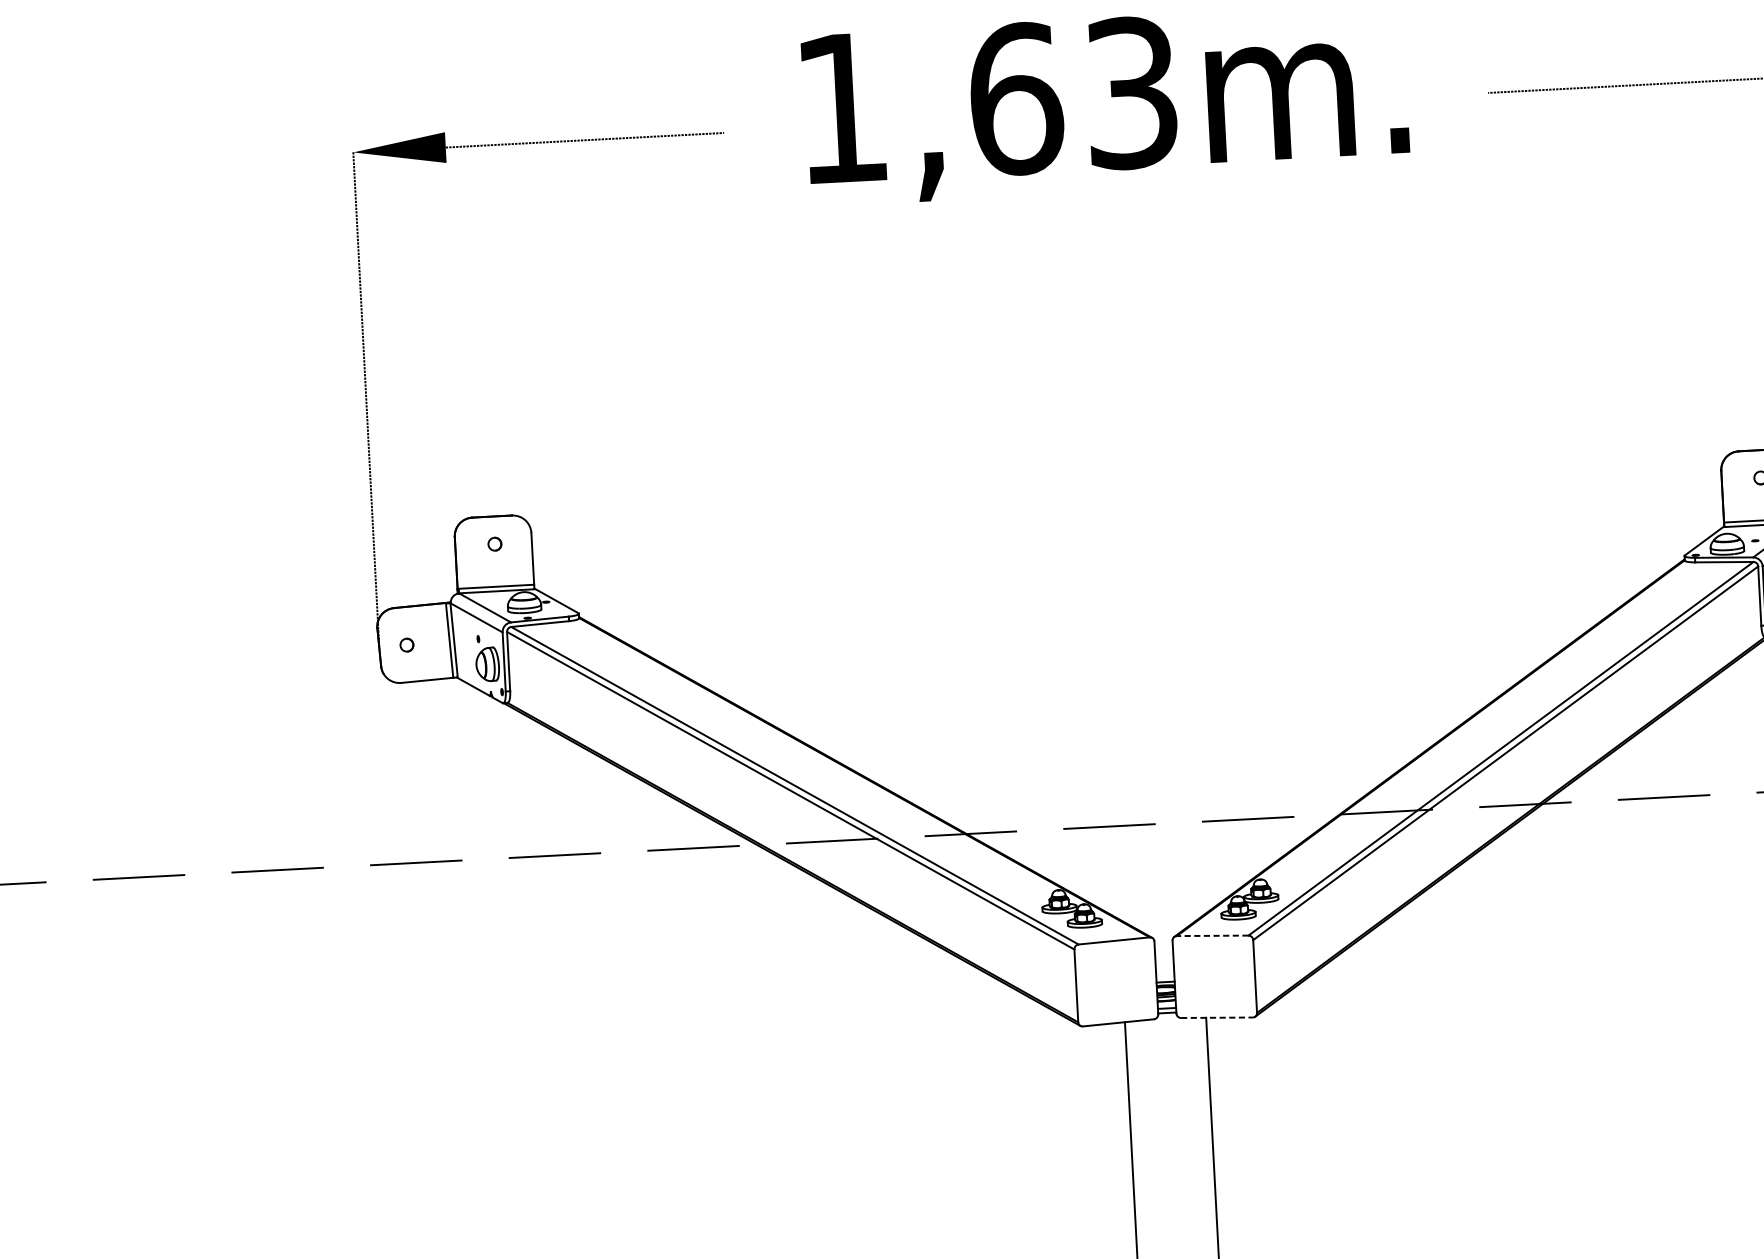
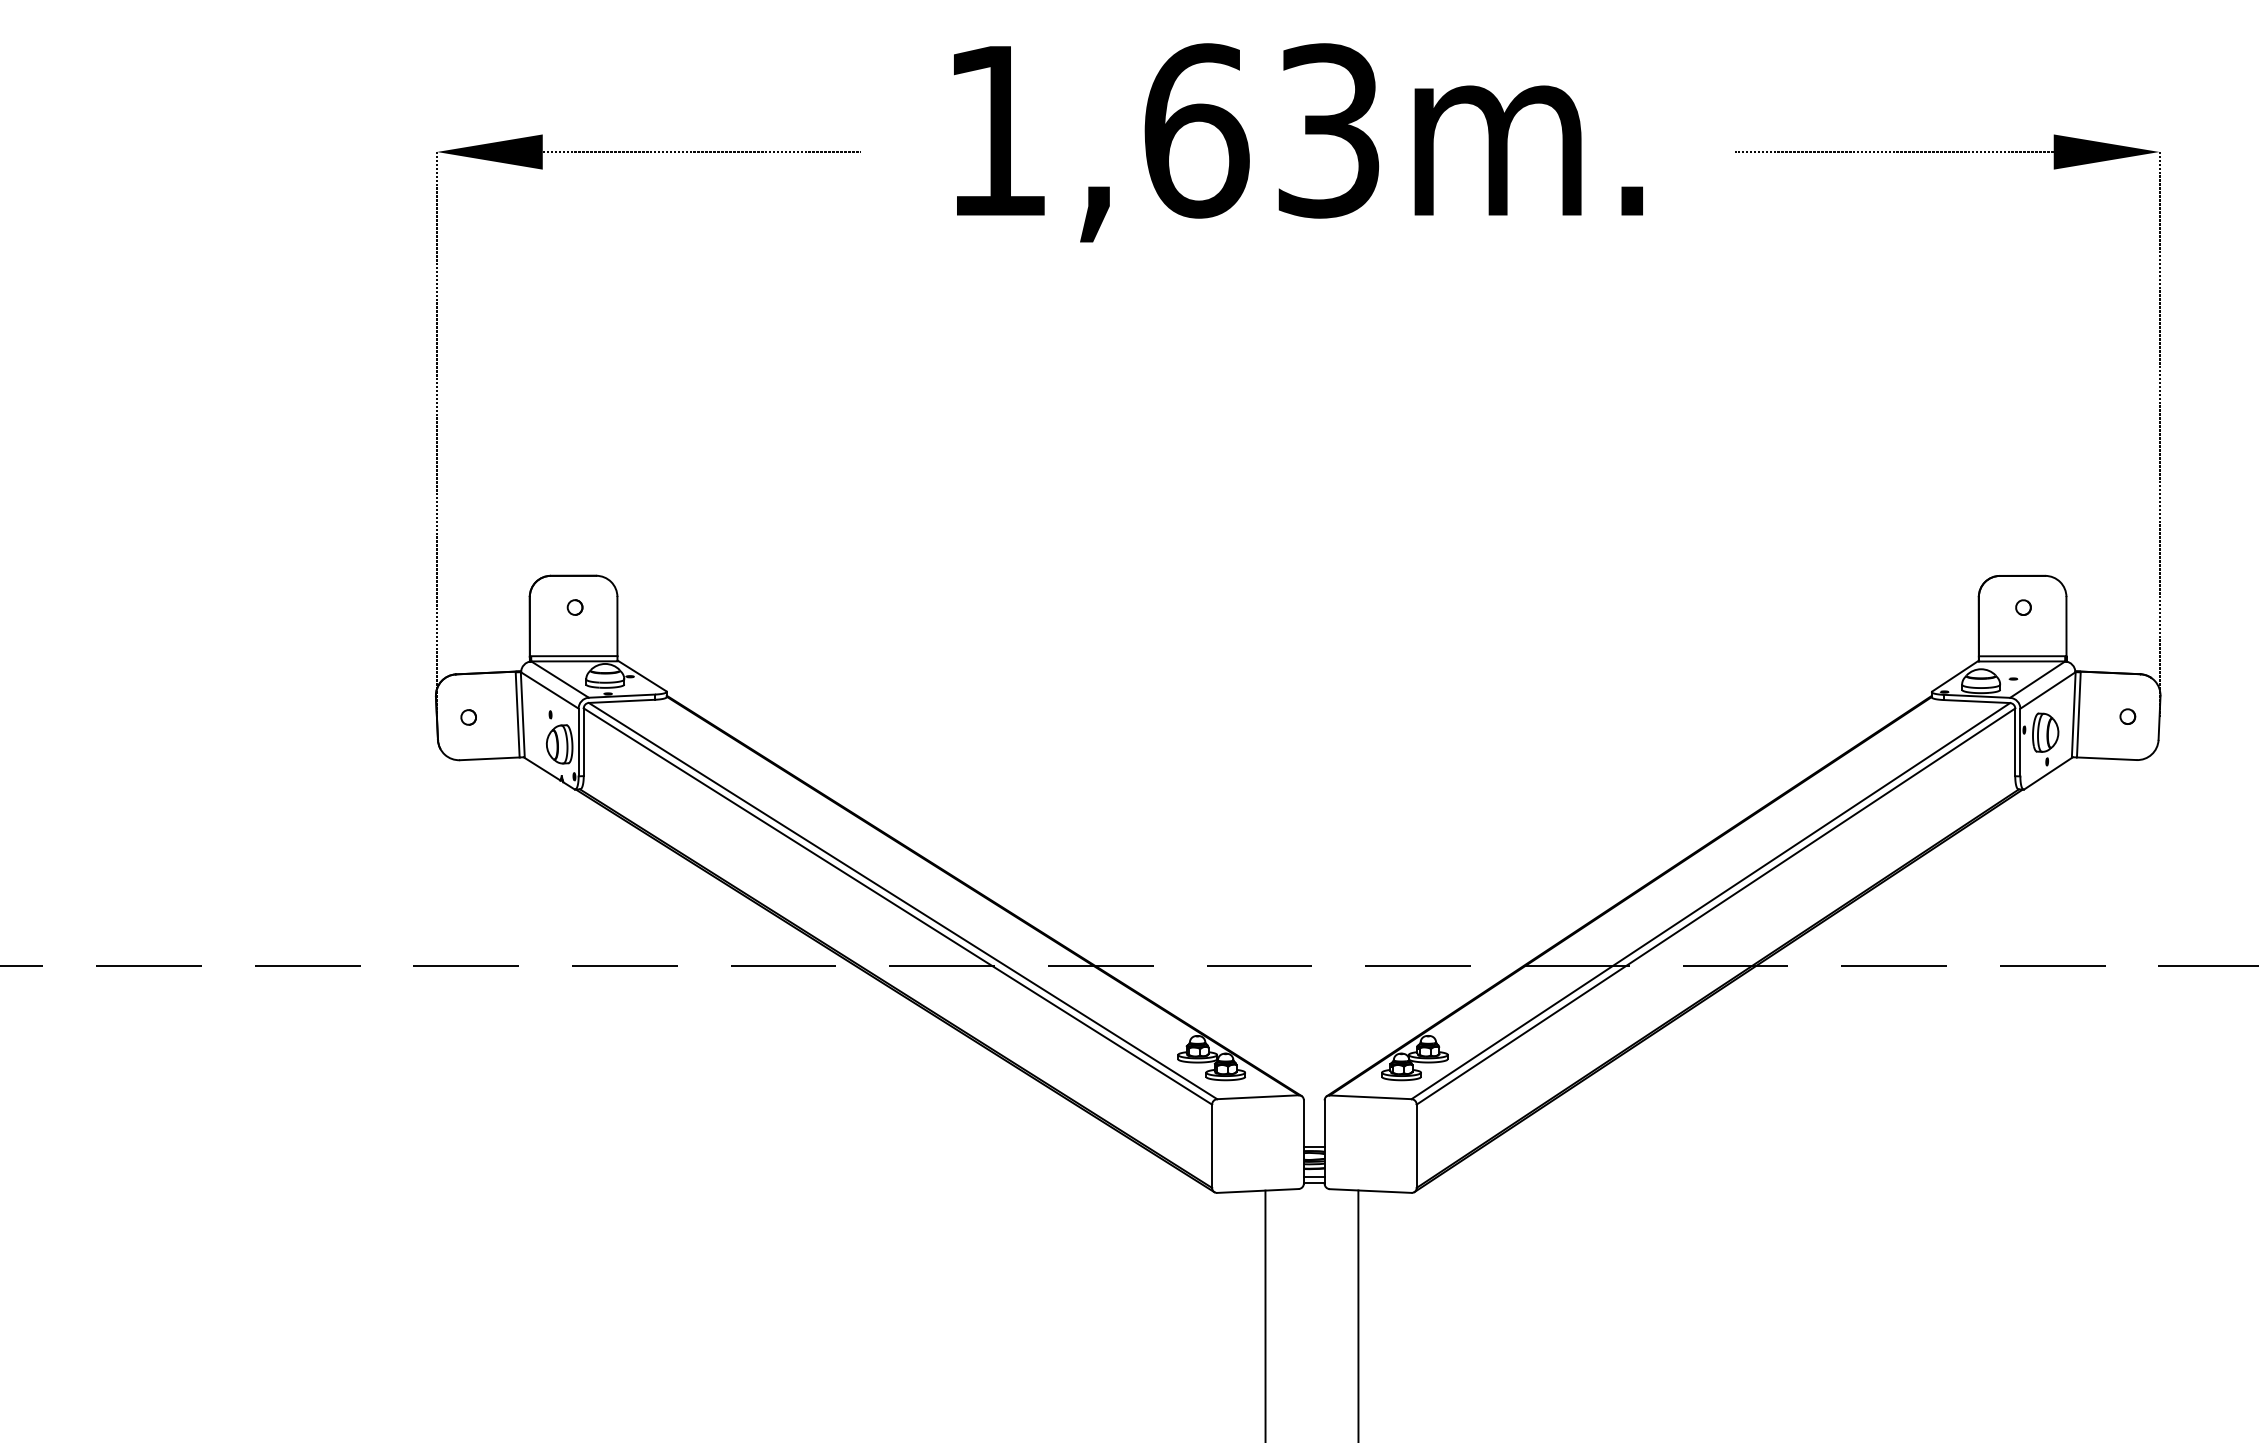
line: (1212, 936) -> (1370, 1097), dashed -> solid
line: (1216, 1018) -> (1370, 1191), dashed -> solid

